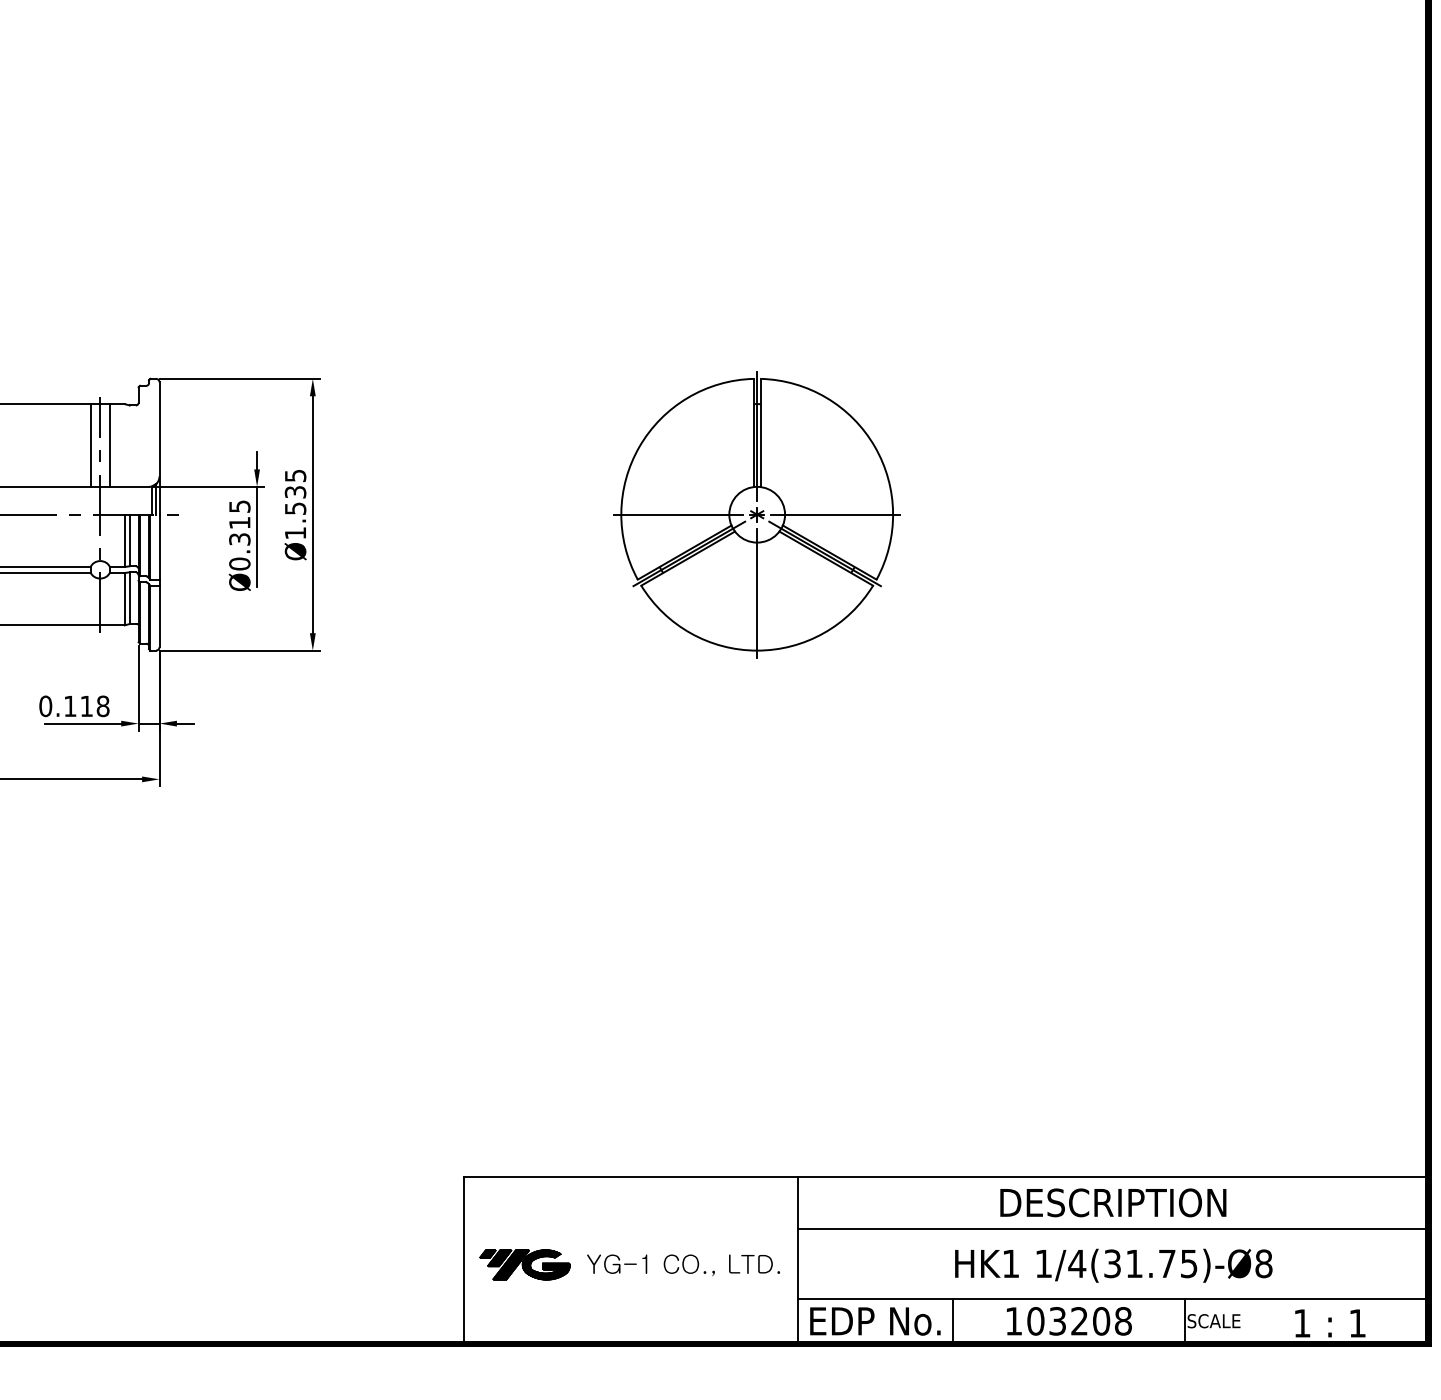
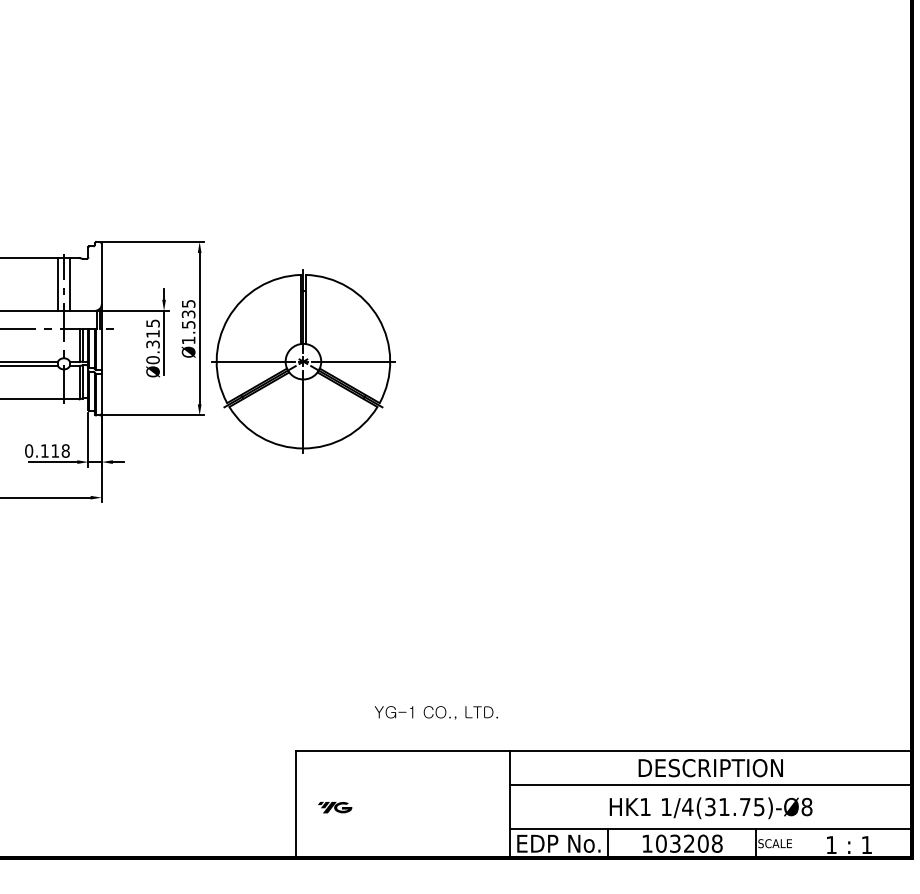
part: (757, 514) -> (303, 361), moved
part: (523, 1264) -> (334, 807), size x0.6
text: (683, 1264) -> (436, 712), moved

